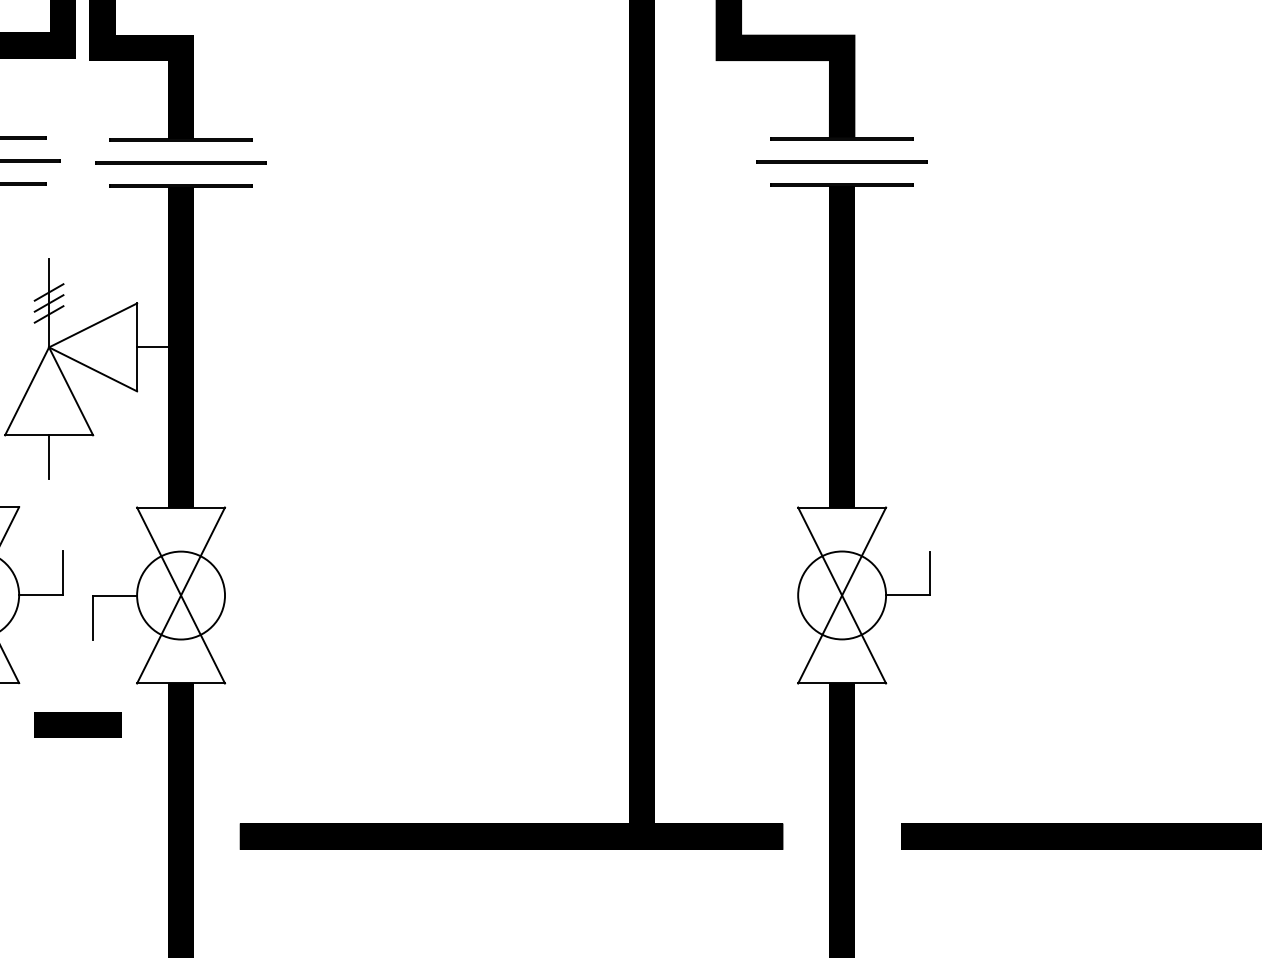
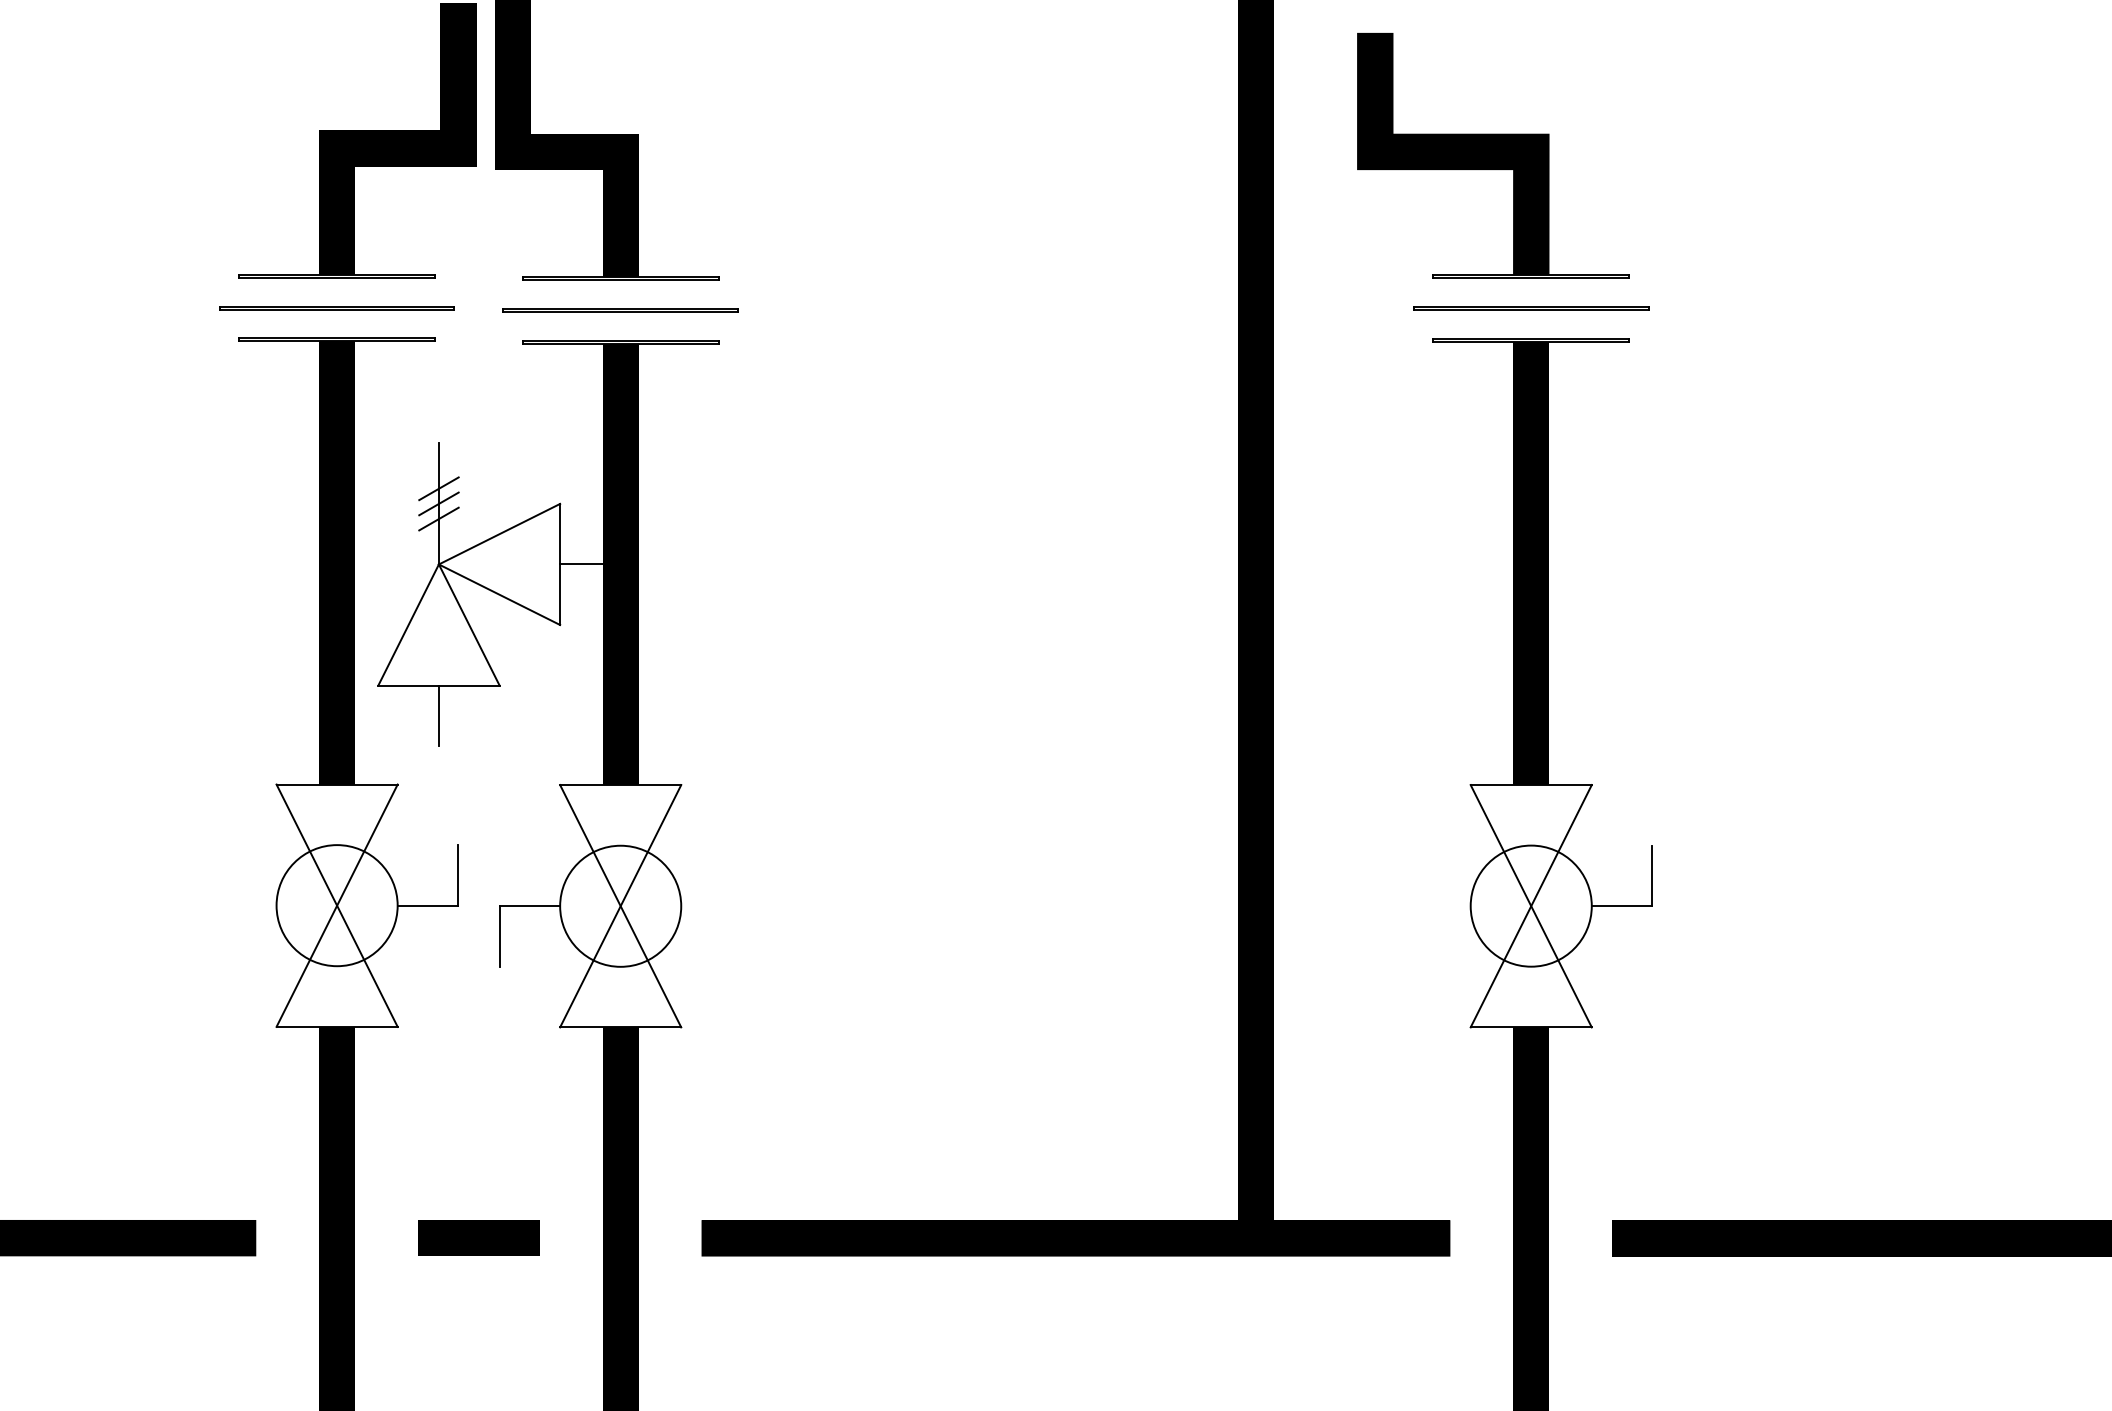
line: (77, 724) -> (478, 1237), moved

